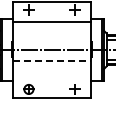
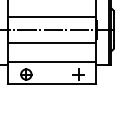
line: (51, 38) -> (51, 16), added
line: (51, 61) -> (51, 42), dashed -> solid
line: (51, 78) -> (51, 62), added

